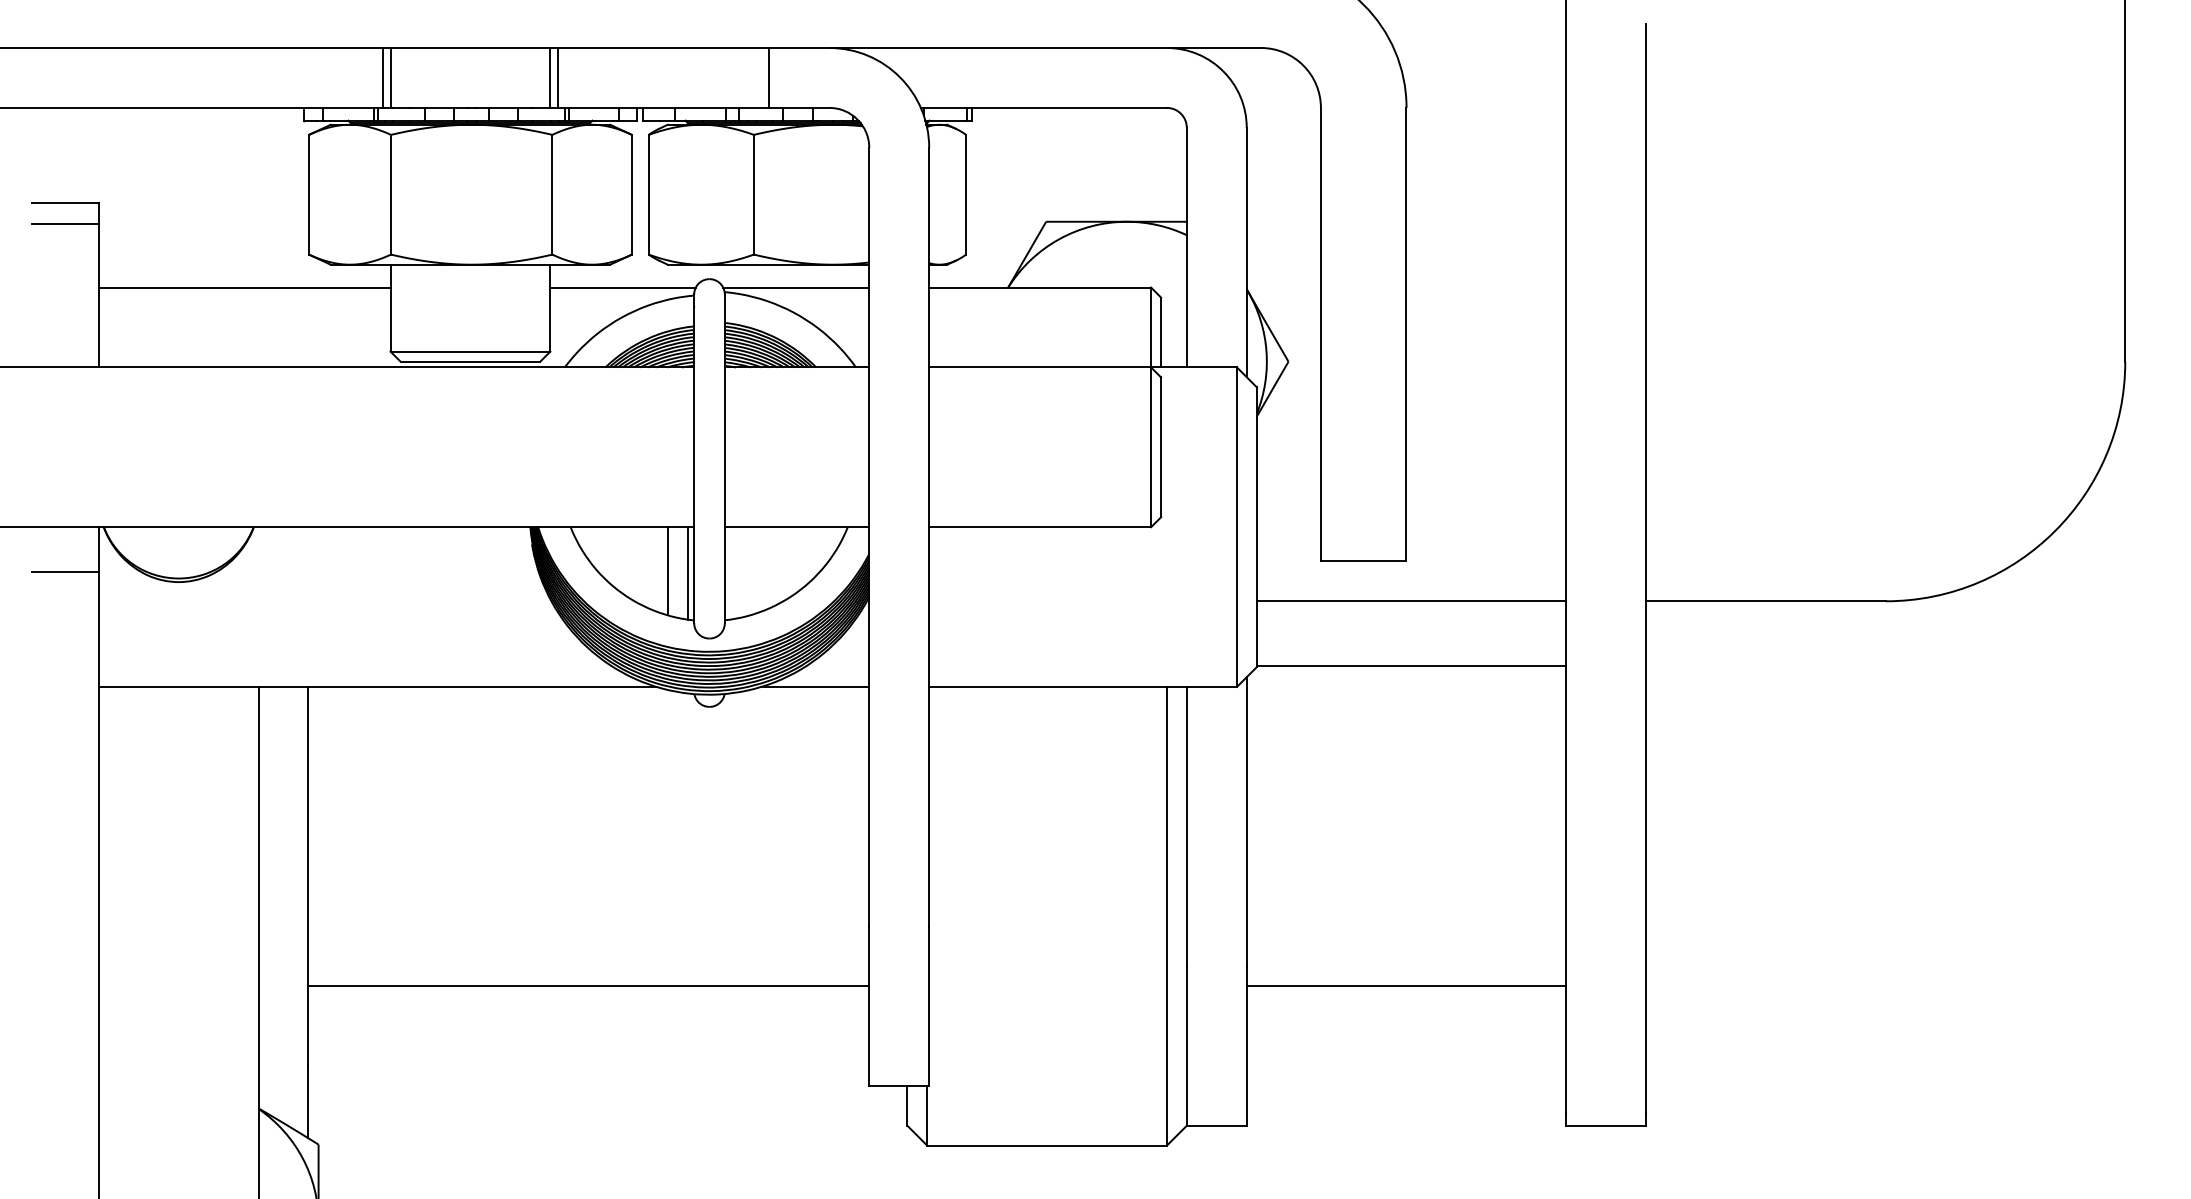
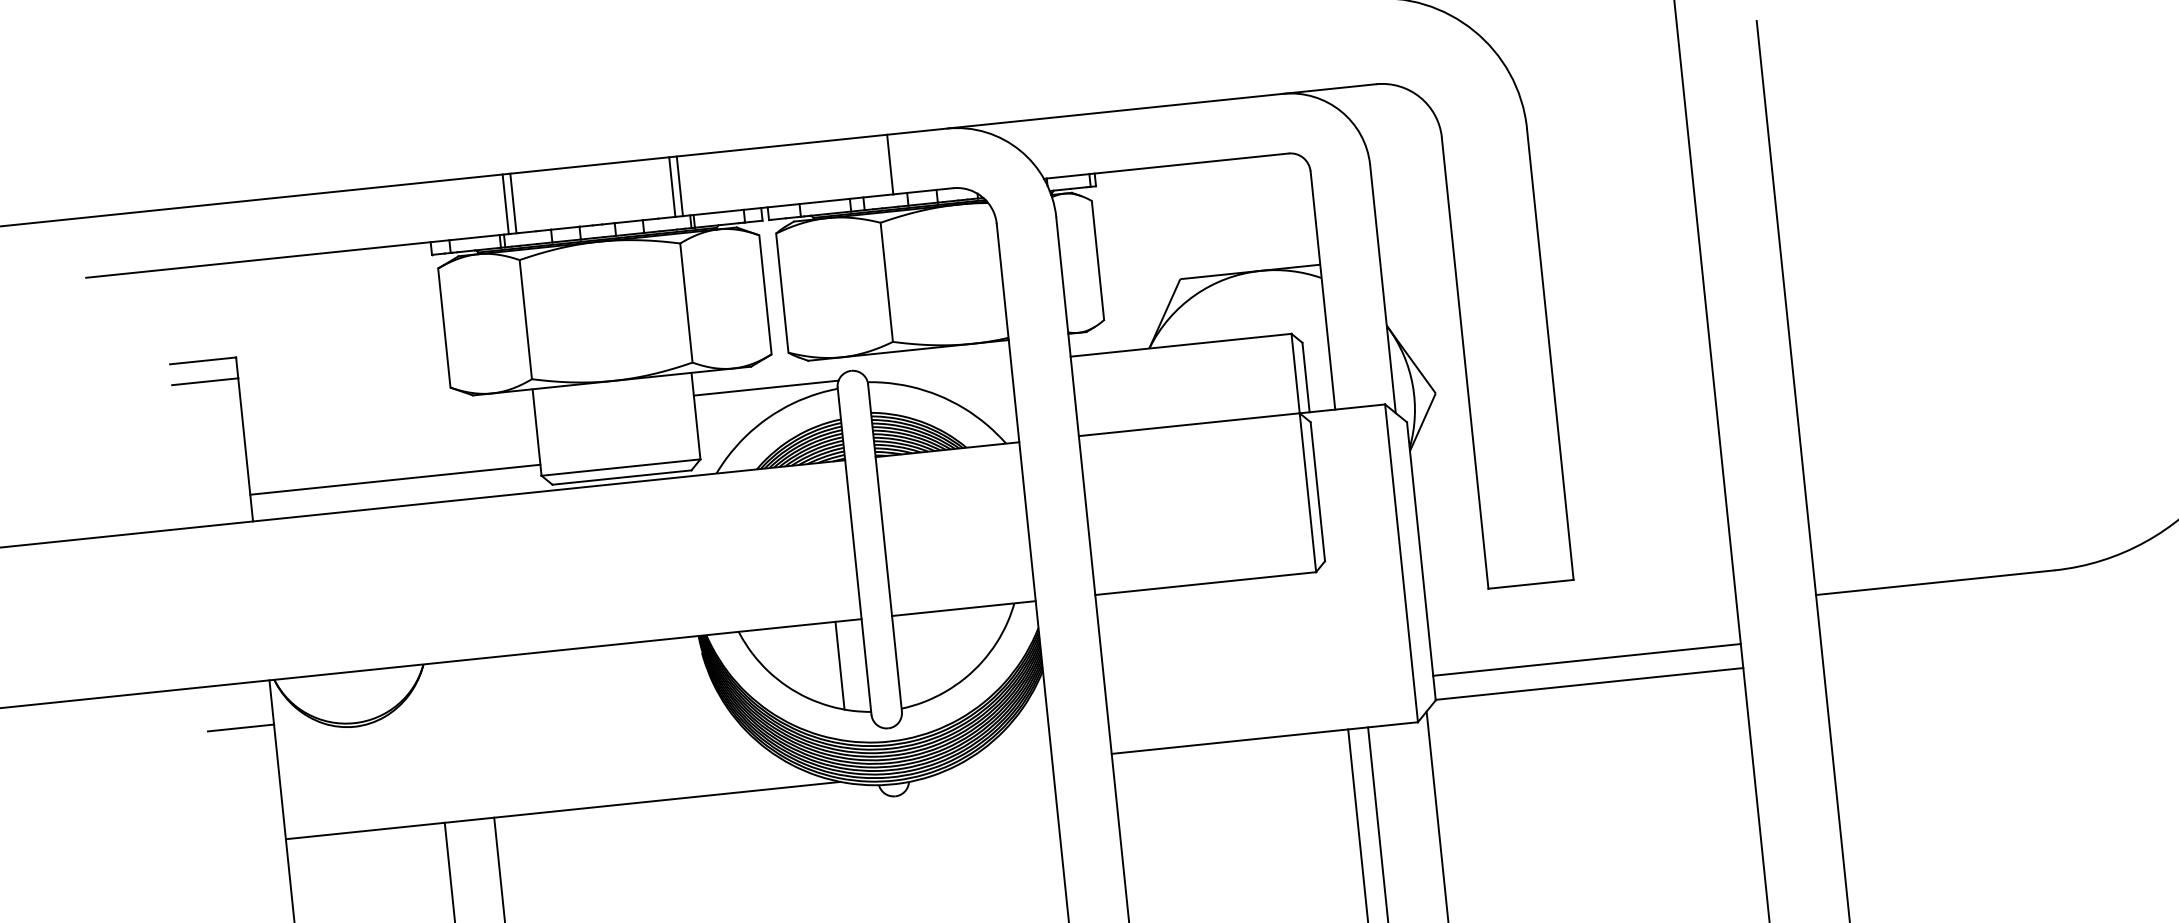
line: (244, 287) -> (395, 479), moved
line: (796, 287) -> (938, 370), removed
line: (687, 573) -> (859, 665), removed
line: (1411, 601) -> (1586, 660), moved
line: (815, 686) -> (998, 765), removed

